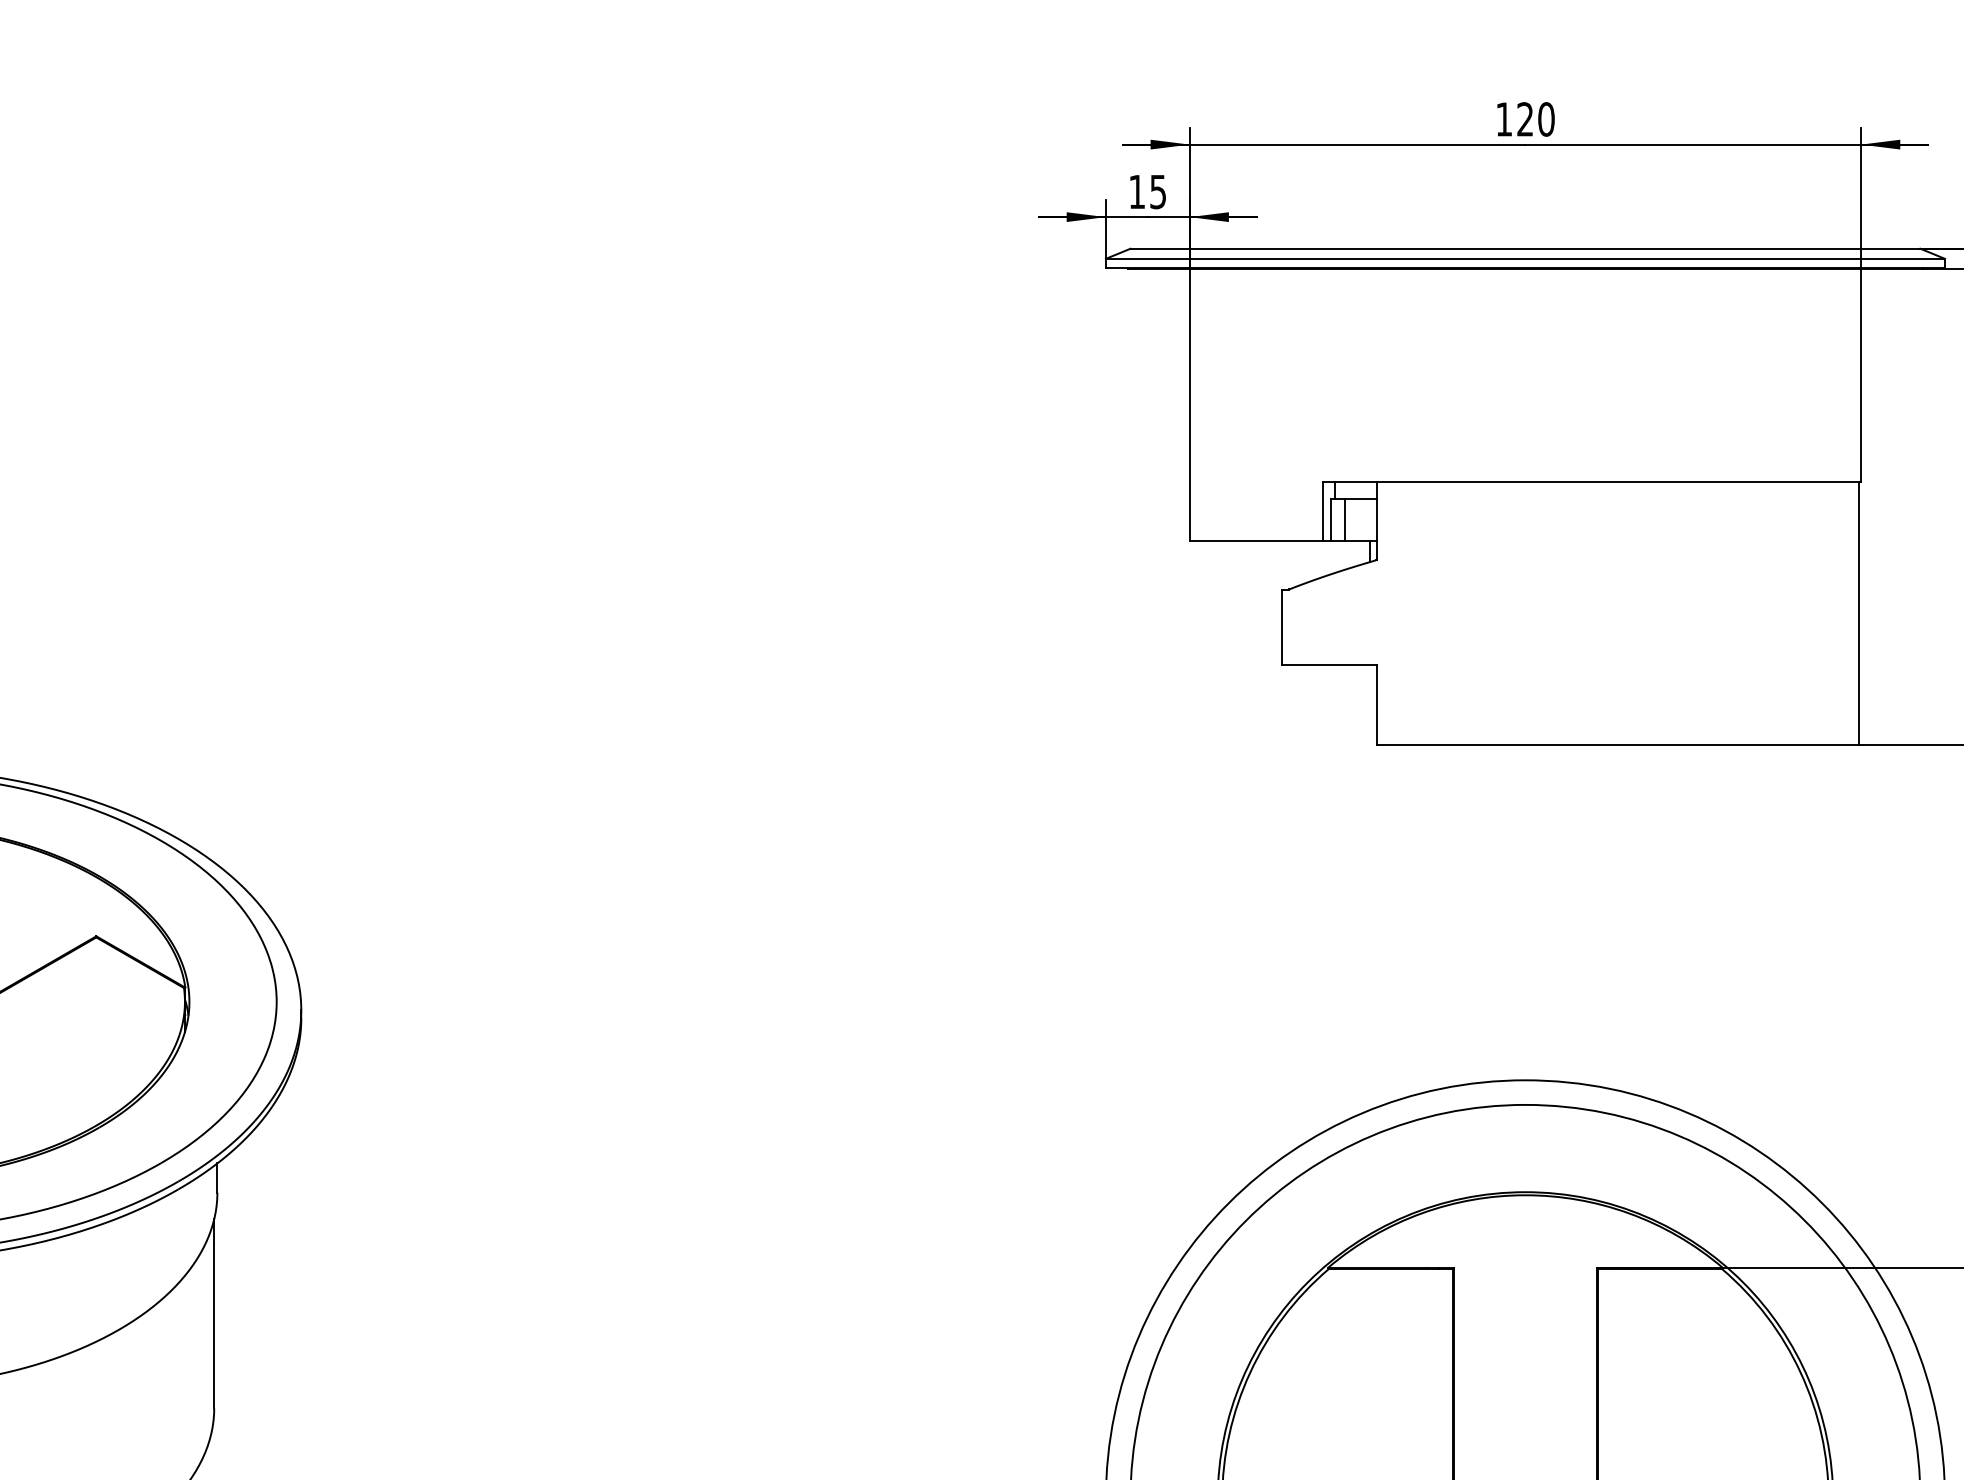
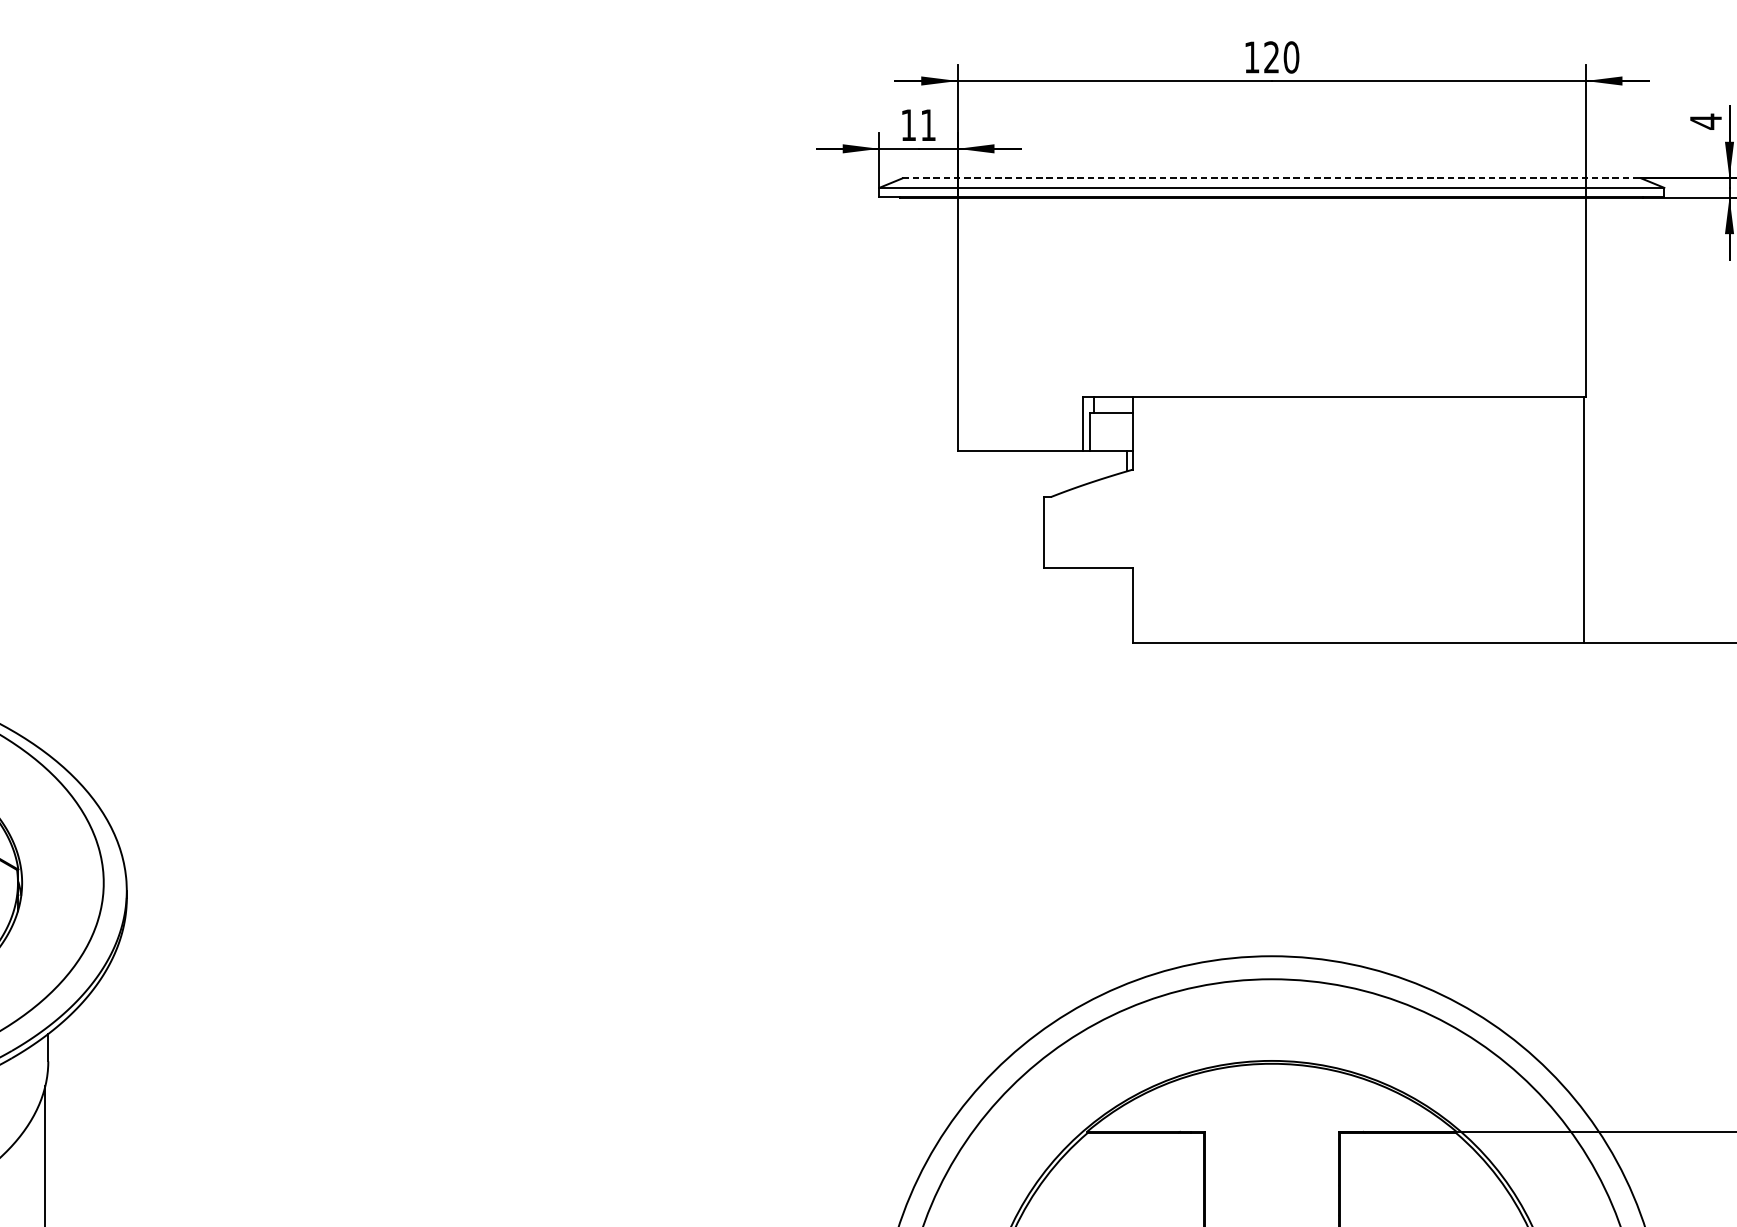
text: (1157, 192) -> (927, 125), 15 -> 11
line: (1525, 248) -> (1271, 178), solid -> dashed
line: (1345, 519) -> (1103, 431), removed

